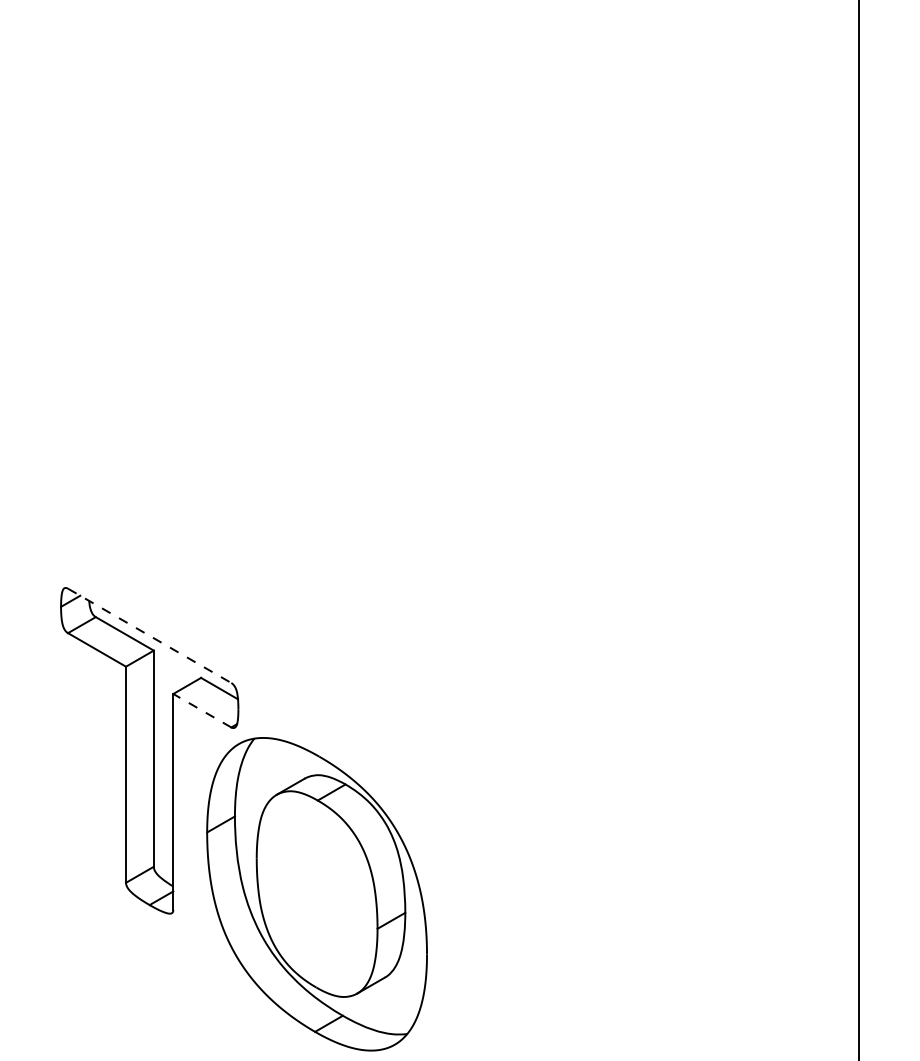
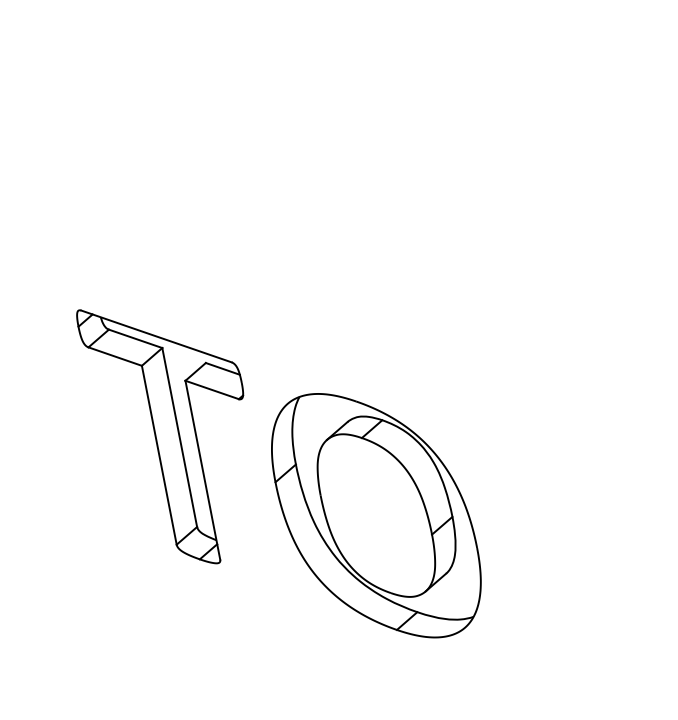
line: (150, 636) -> (157, 336), dashed -> solid
line: (201, 710) -> (211, 389), dashed -> solid
part: (316, 894) -> (375, 516), moved

